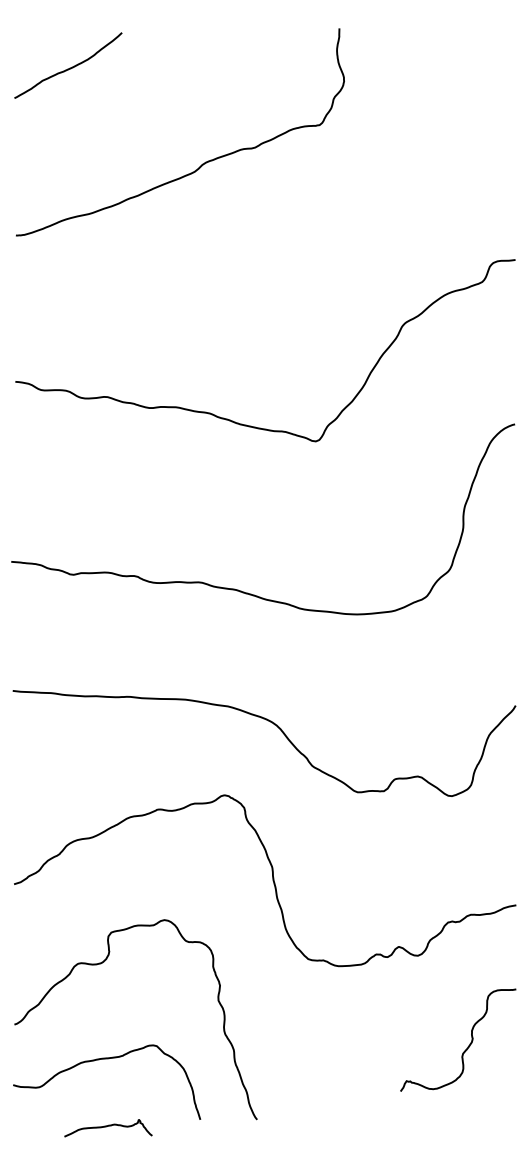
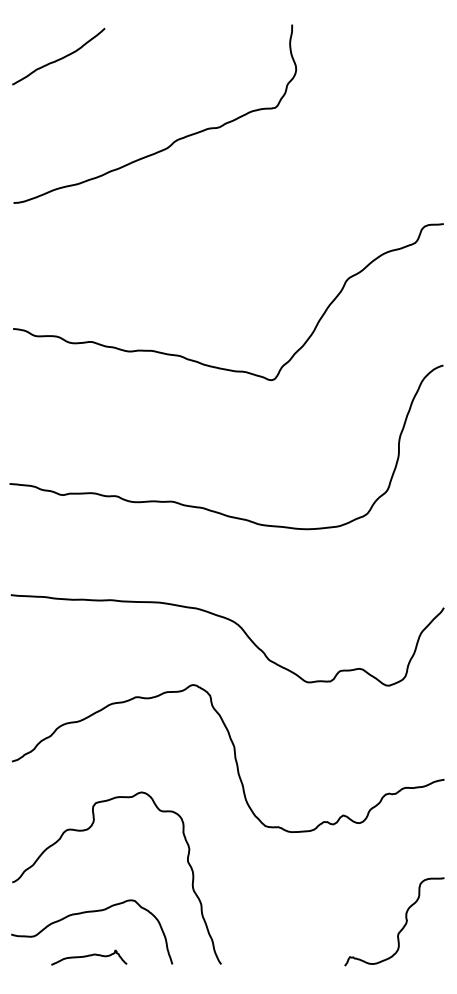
curve: (468, 1044) -> (403, 925), moved
curve: (108, 1126) -> (89, 956), moved

